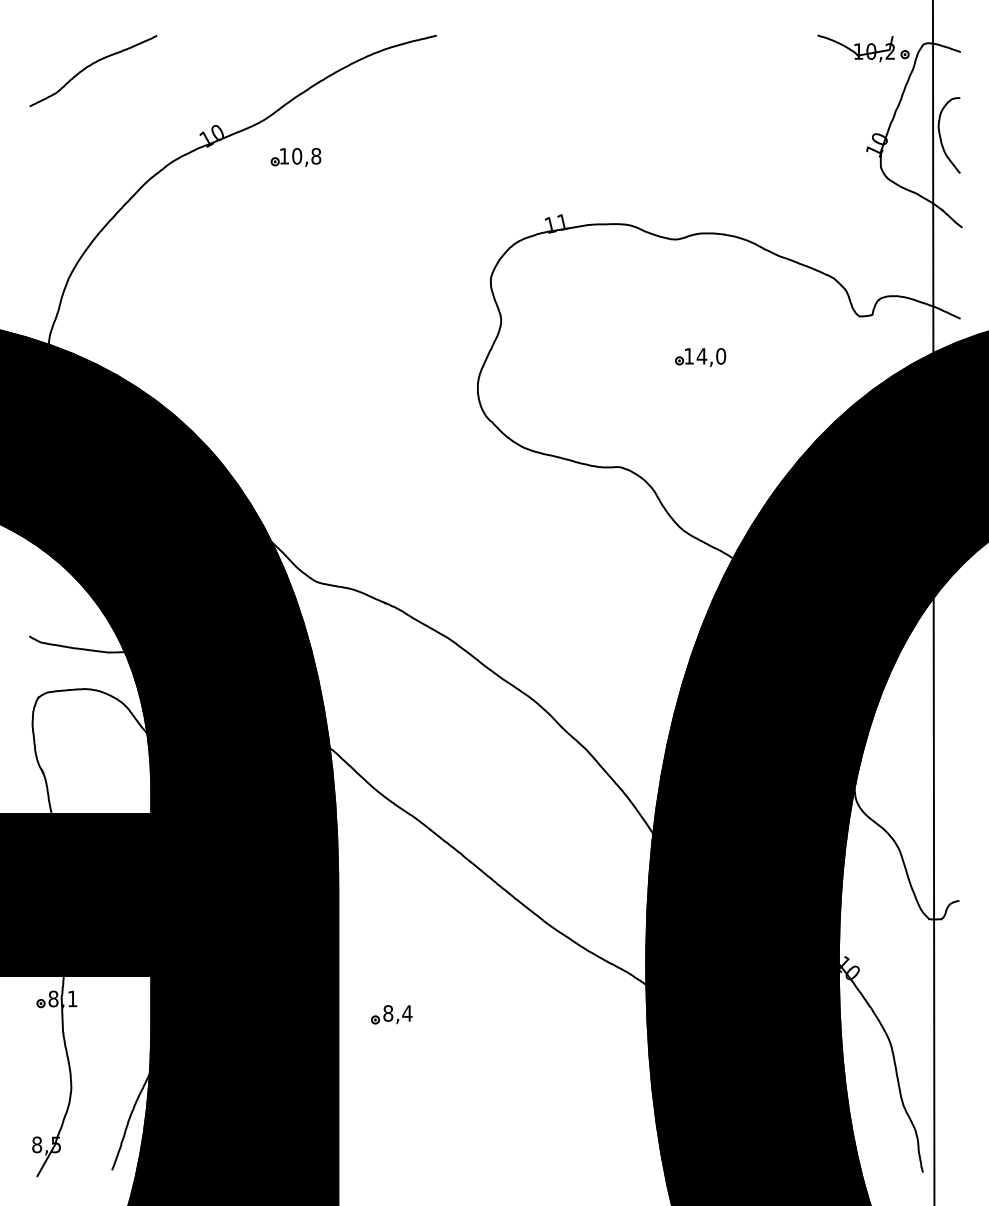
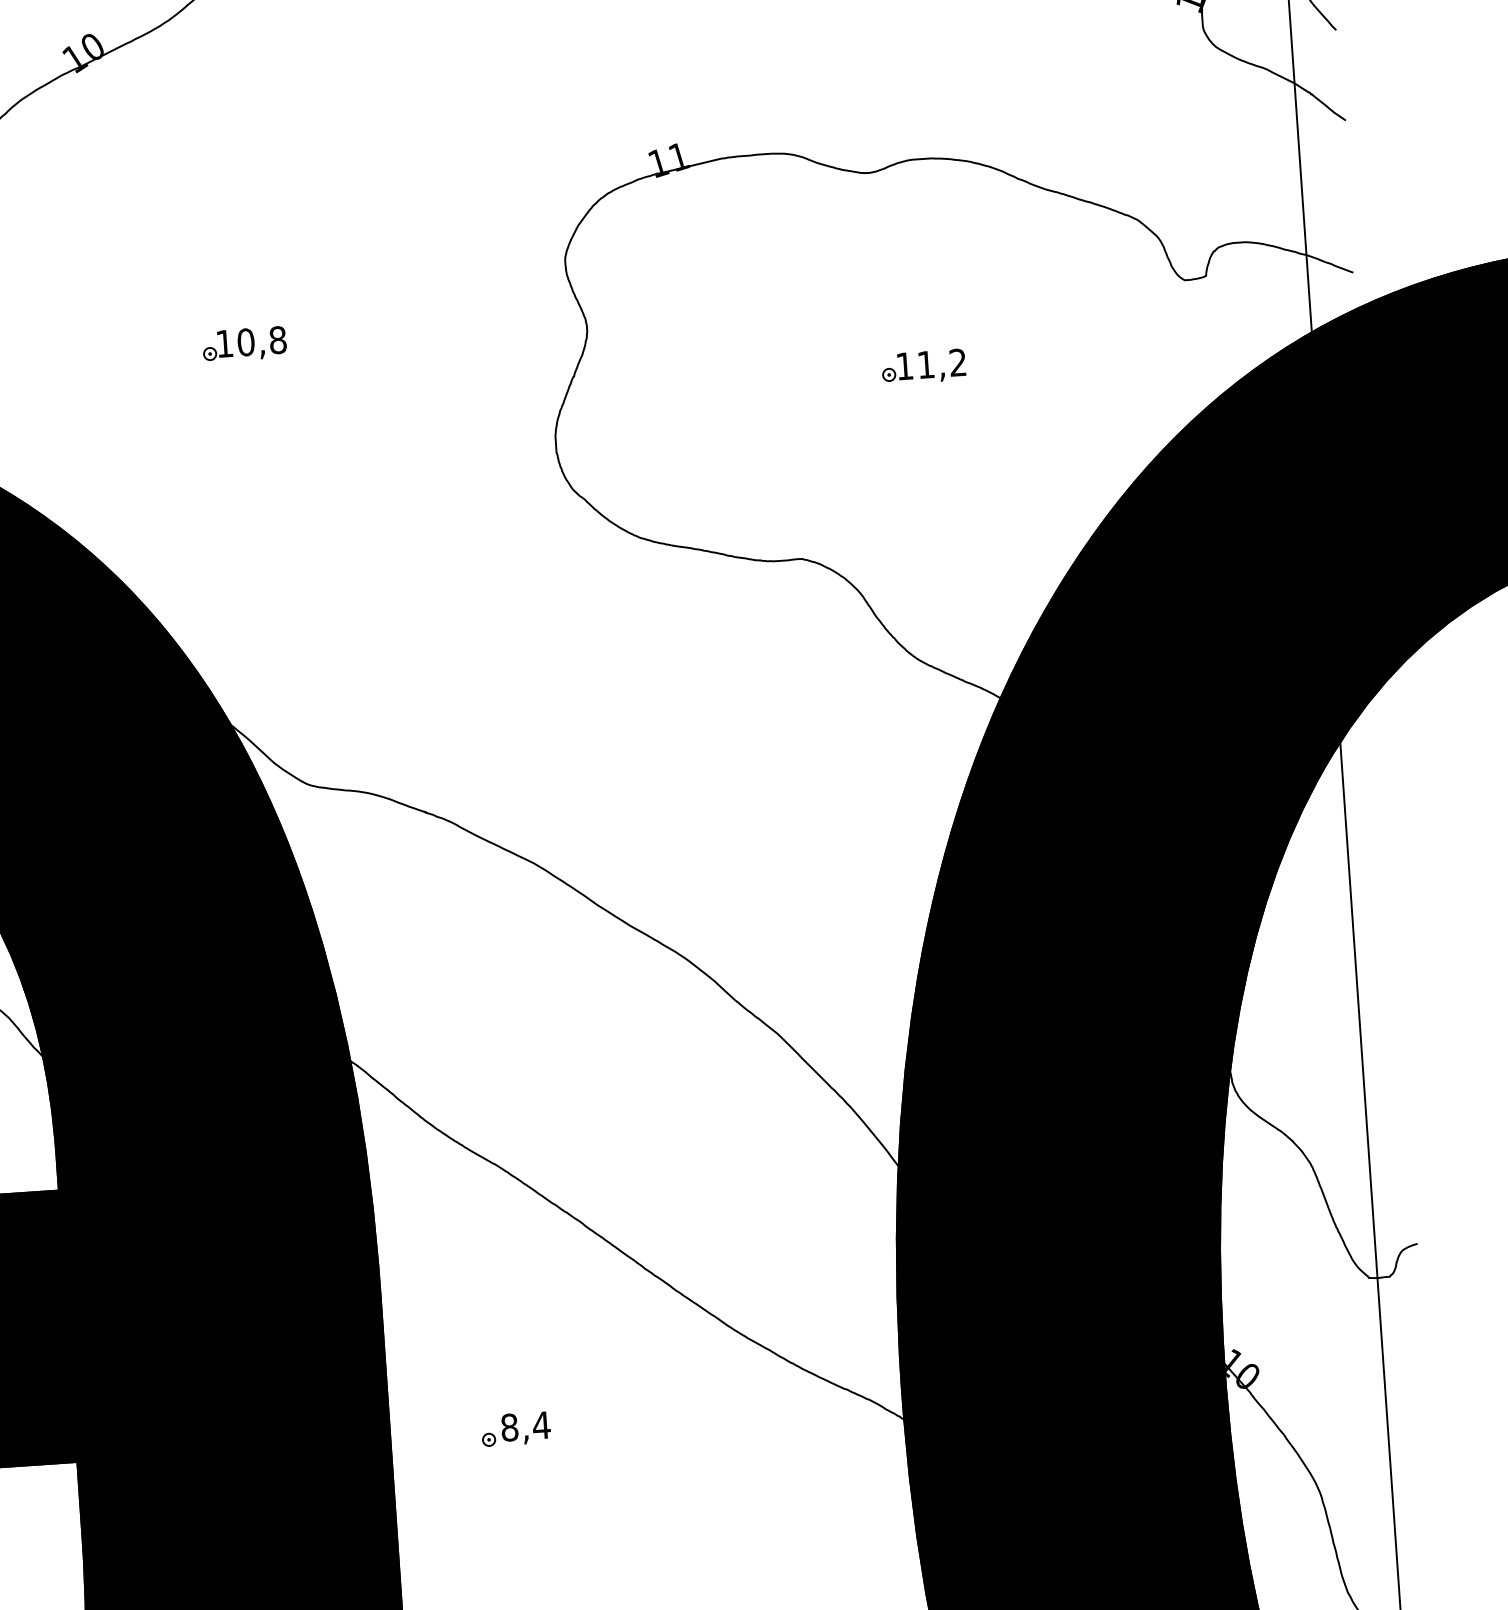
part: (295, 157) -> (243, 344), moved
text: (711, 356) -> (942, 363), 14,0 -> 11,2
part: (391, 1014) -> (515, 1428), moved

